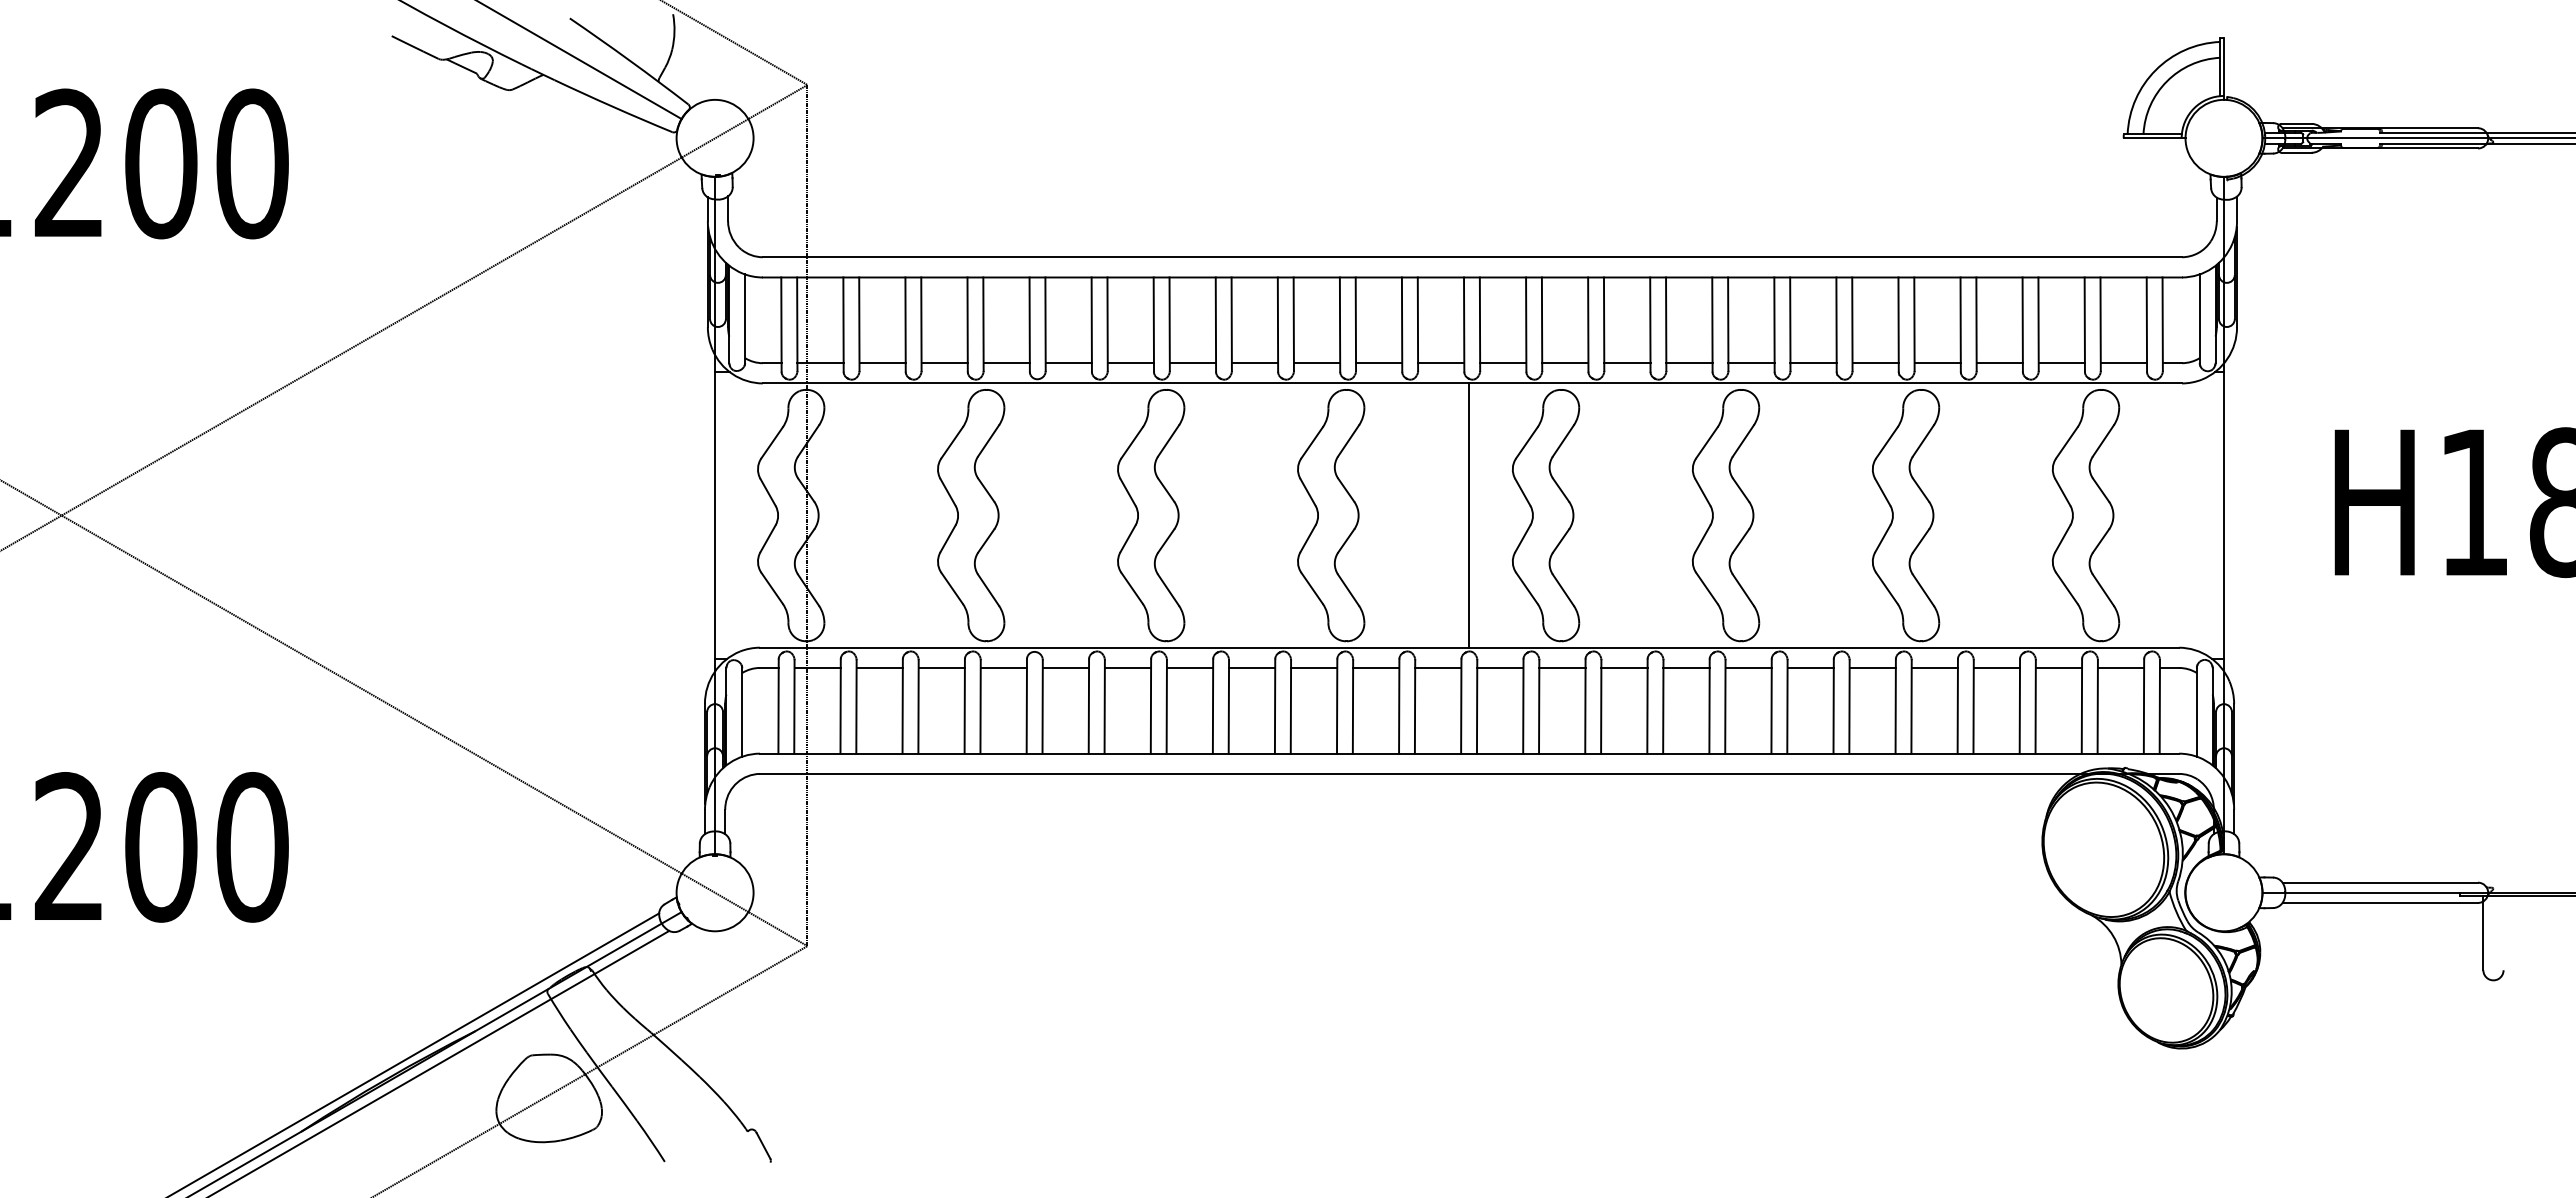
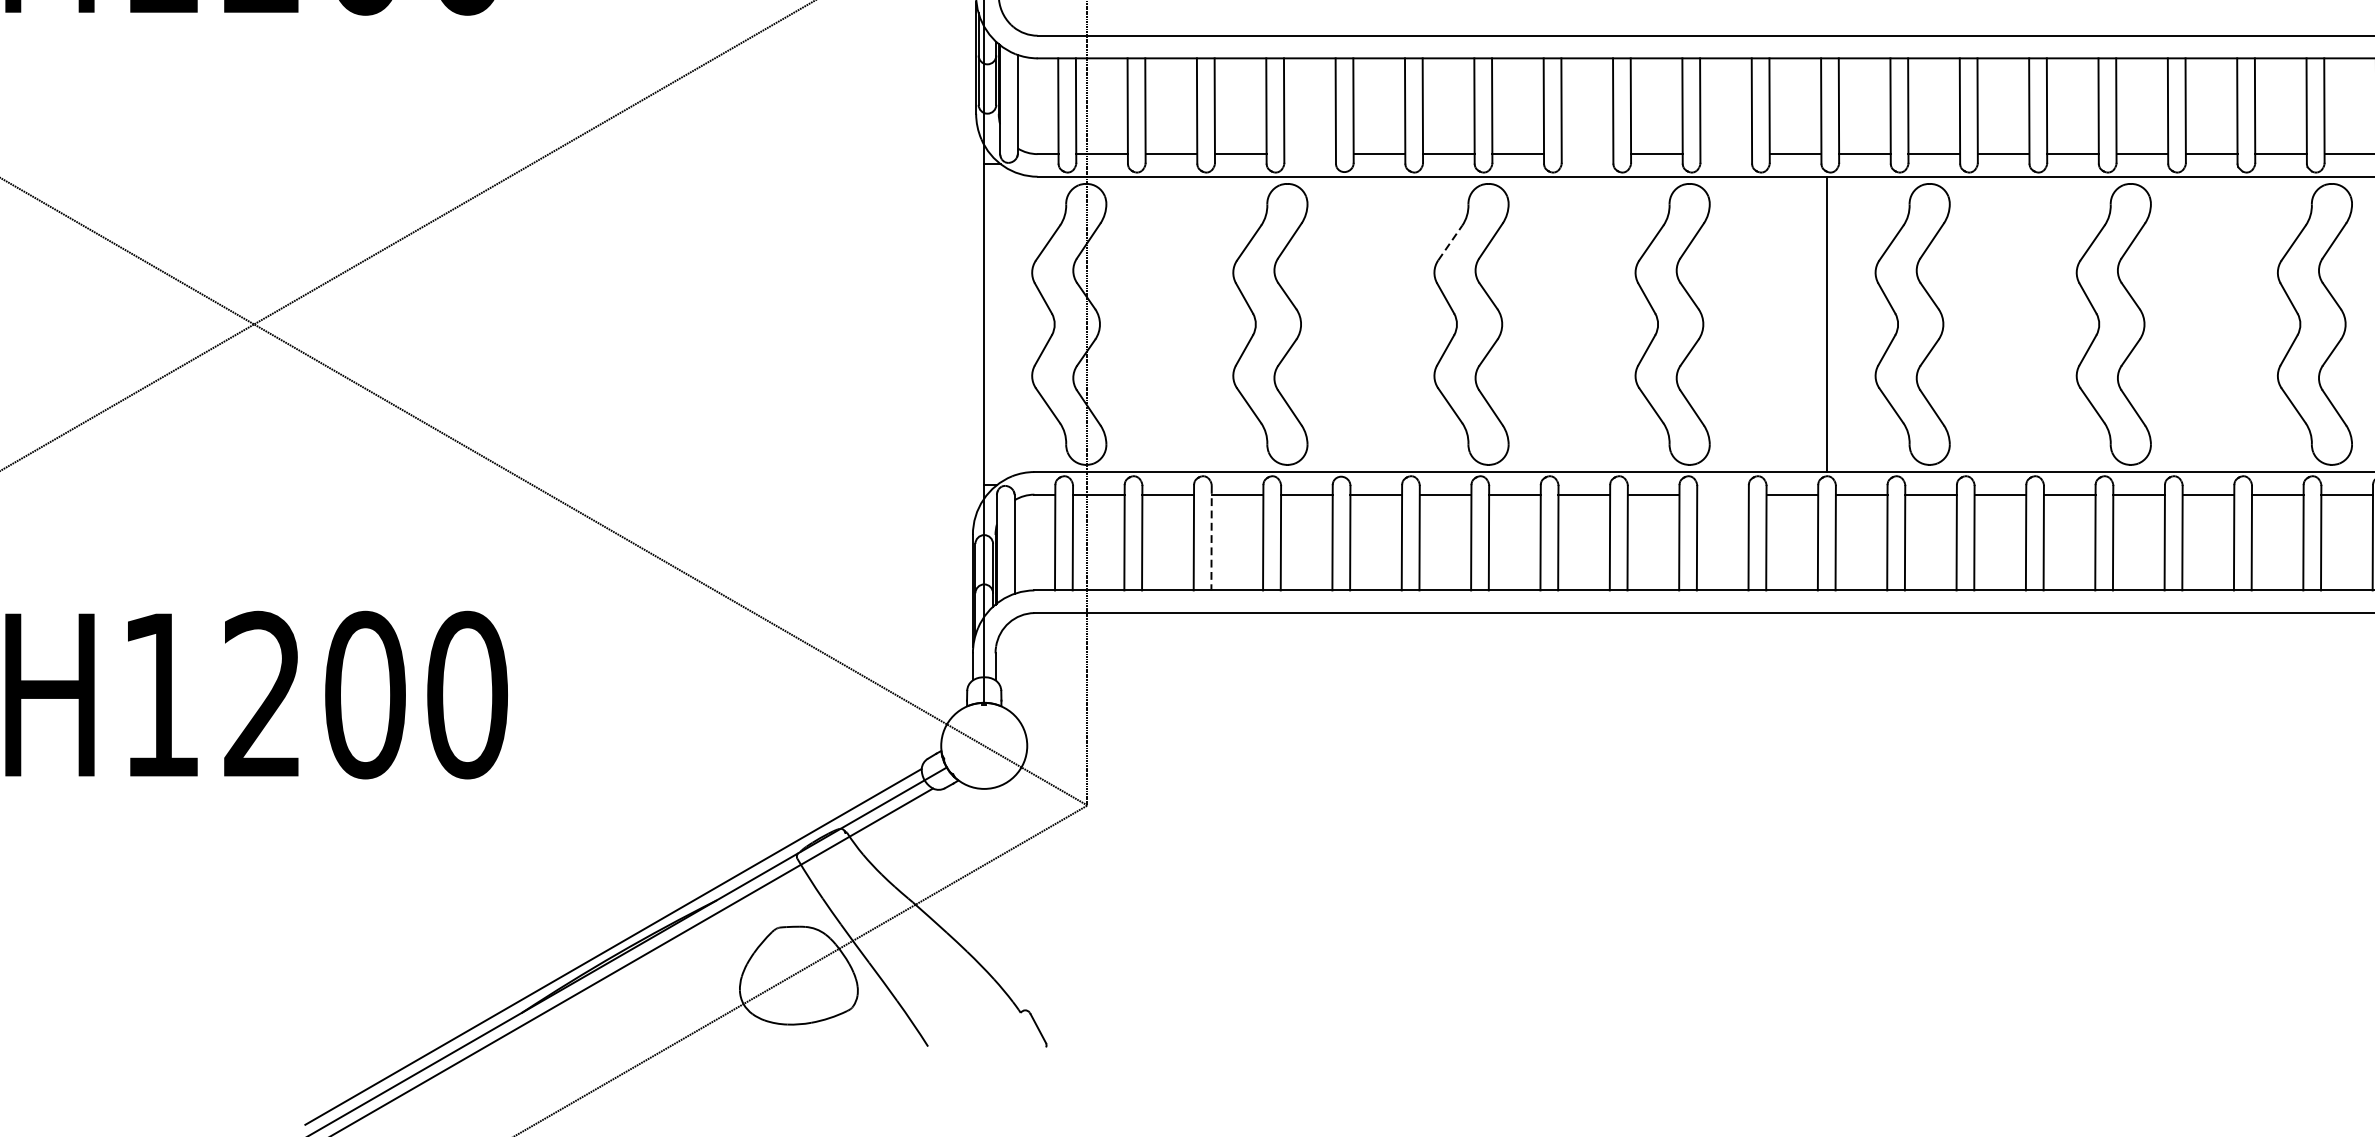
line: (1006, 363) -> (1309, 154), removed
line: (1254, 363) -> (1586, 154), removed
line: (1379, 363) -> (1726, 154), removed
line: (1132, 442) -> (1450, 242), solid -> dashed
line: (1376, 667) -> (1723, 494), removed
line: (918, 706) -> (1211, 537), solid -> dashed

